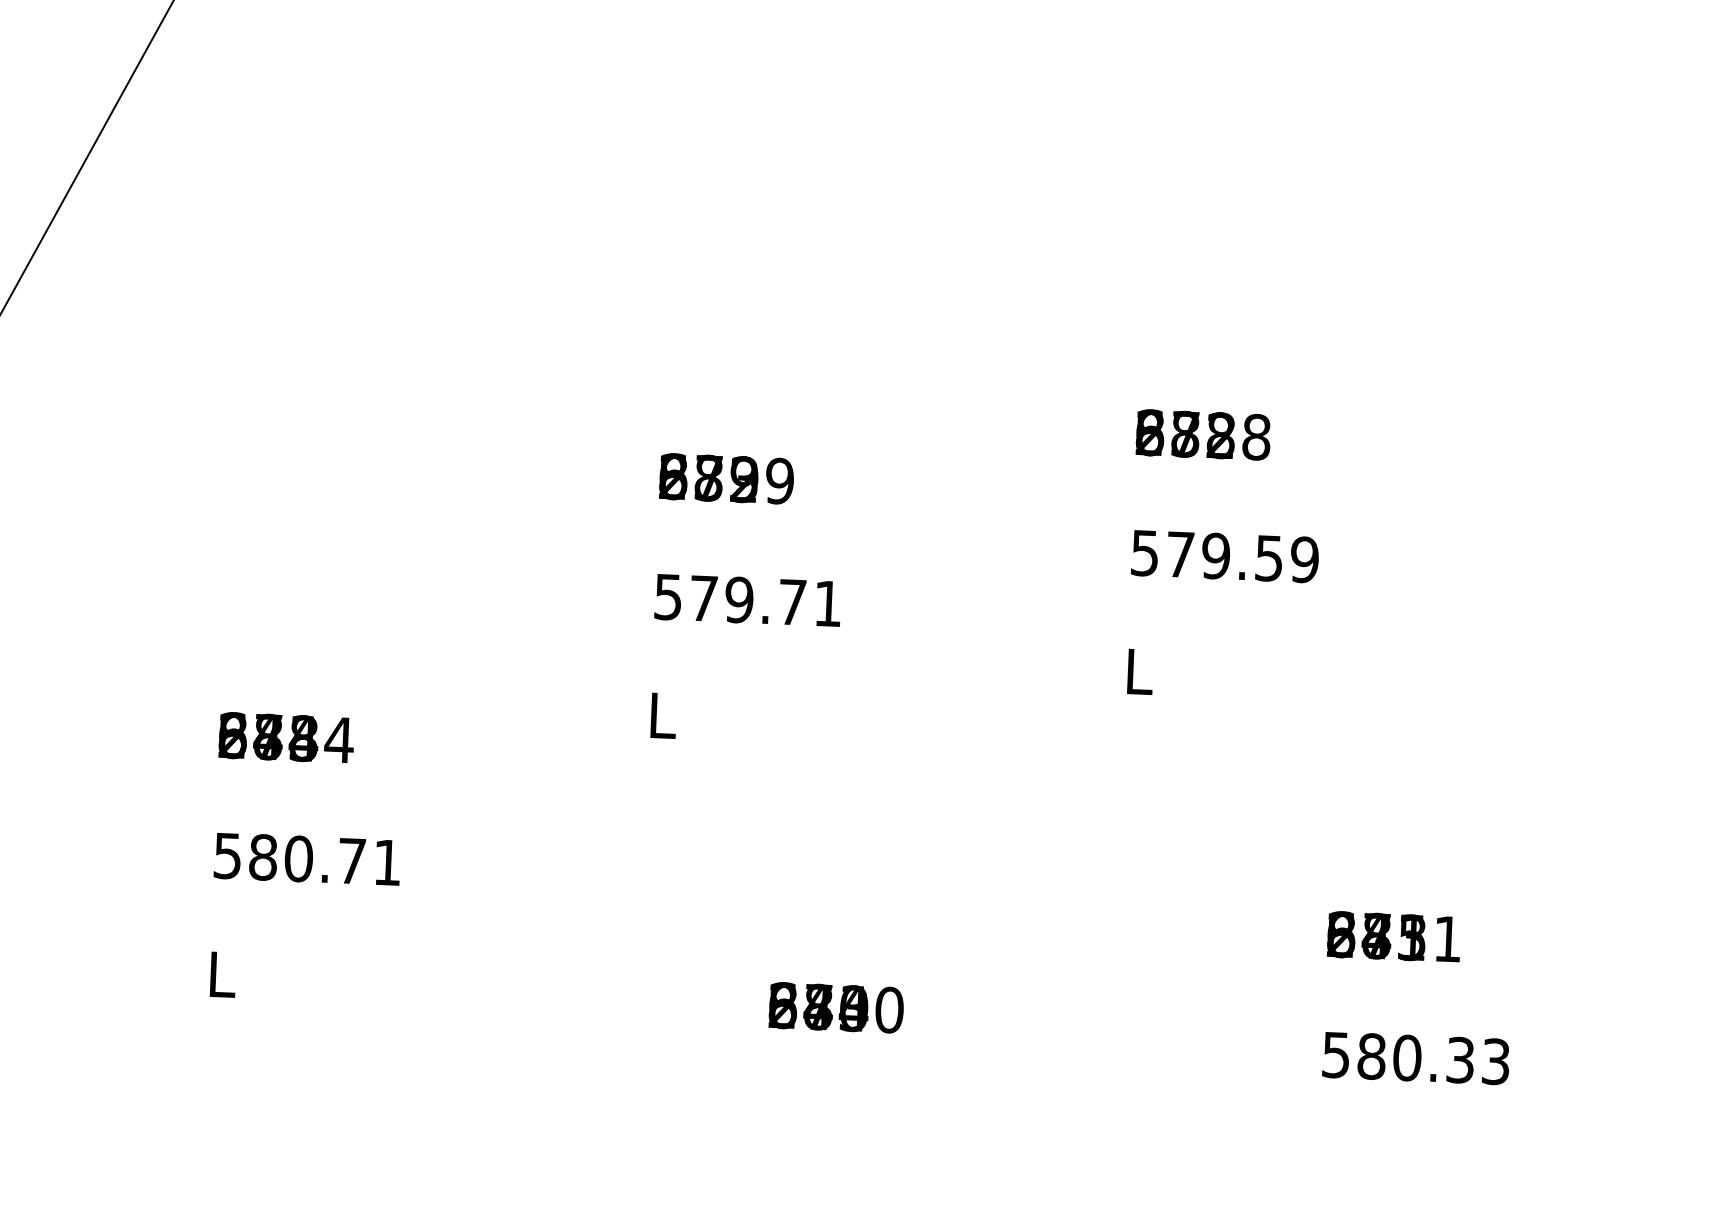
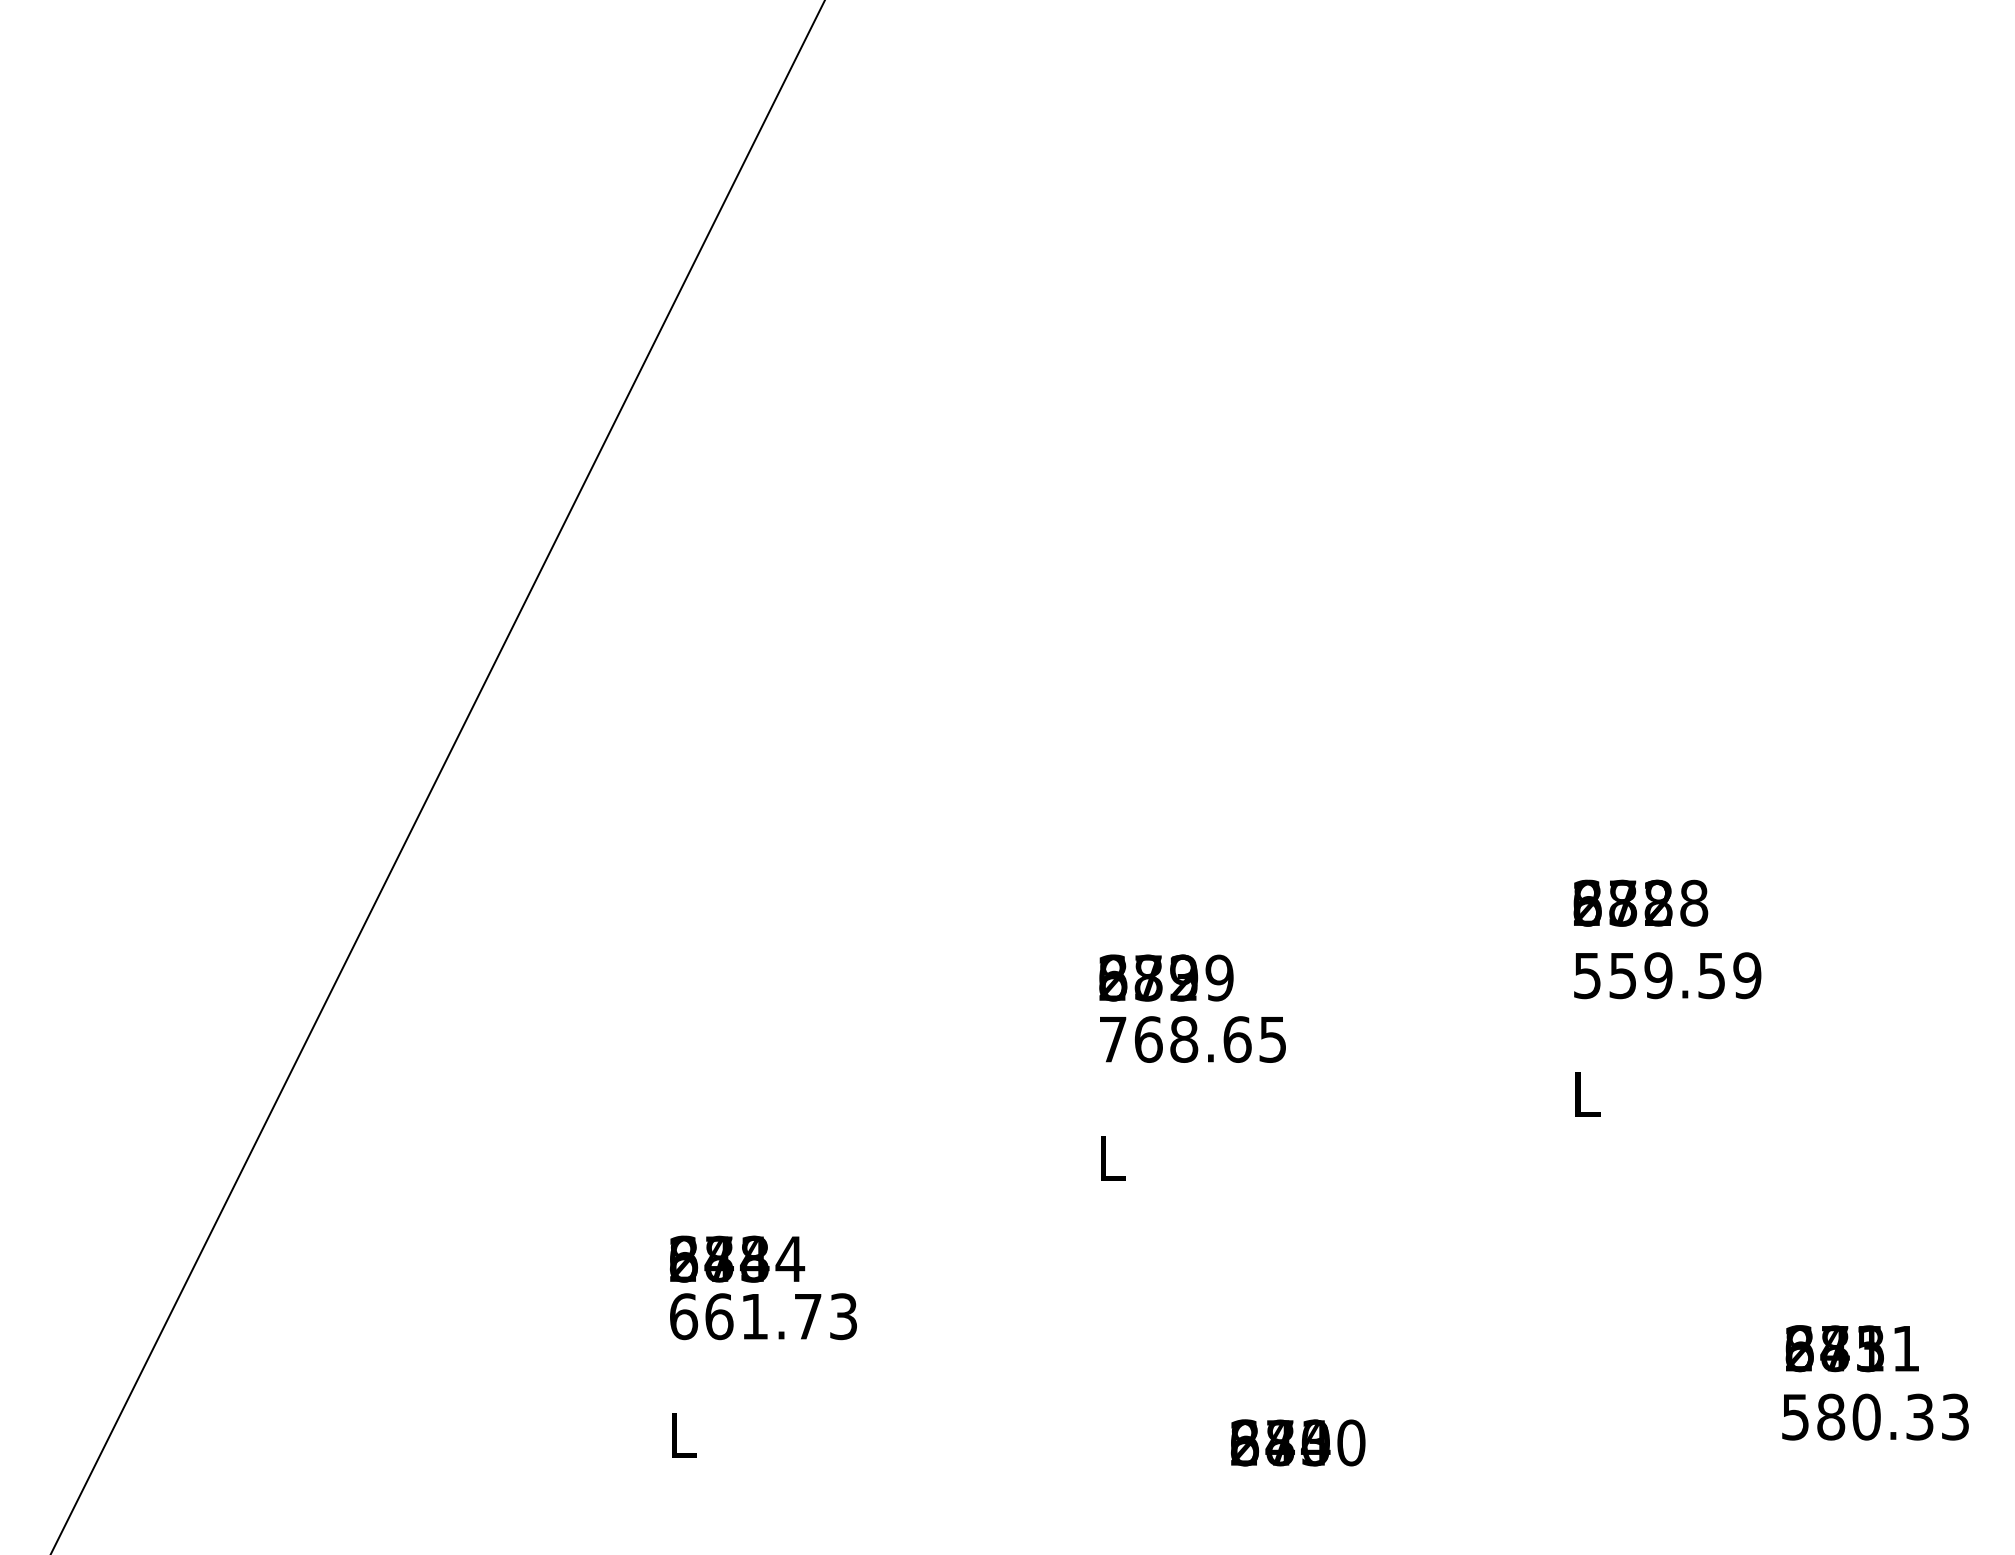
text: (1203, 434) -> (1640, 902), moved
text: (726, 478) -> (1166, 977), moved
text: (1180, 555) -> (1622, 976), 579.59 -> 559.59
text: (747, 600) -> (1192, 1039), 579.71 -> 768.65
text: (286, 737) -> (737, 1258), moved
text: (307, 859) -> (763, 1316), 580.71 -> 661.73
text: (1416, 1057) -> (1875, 1416), moved

